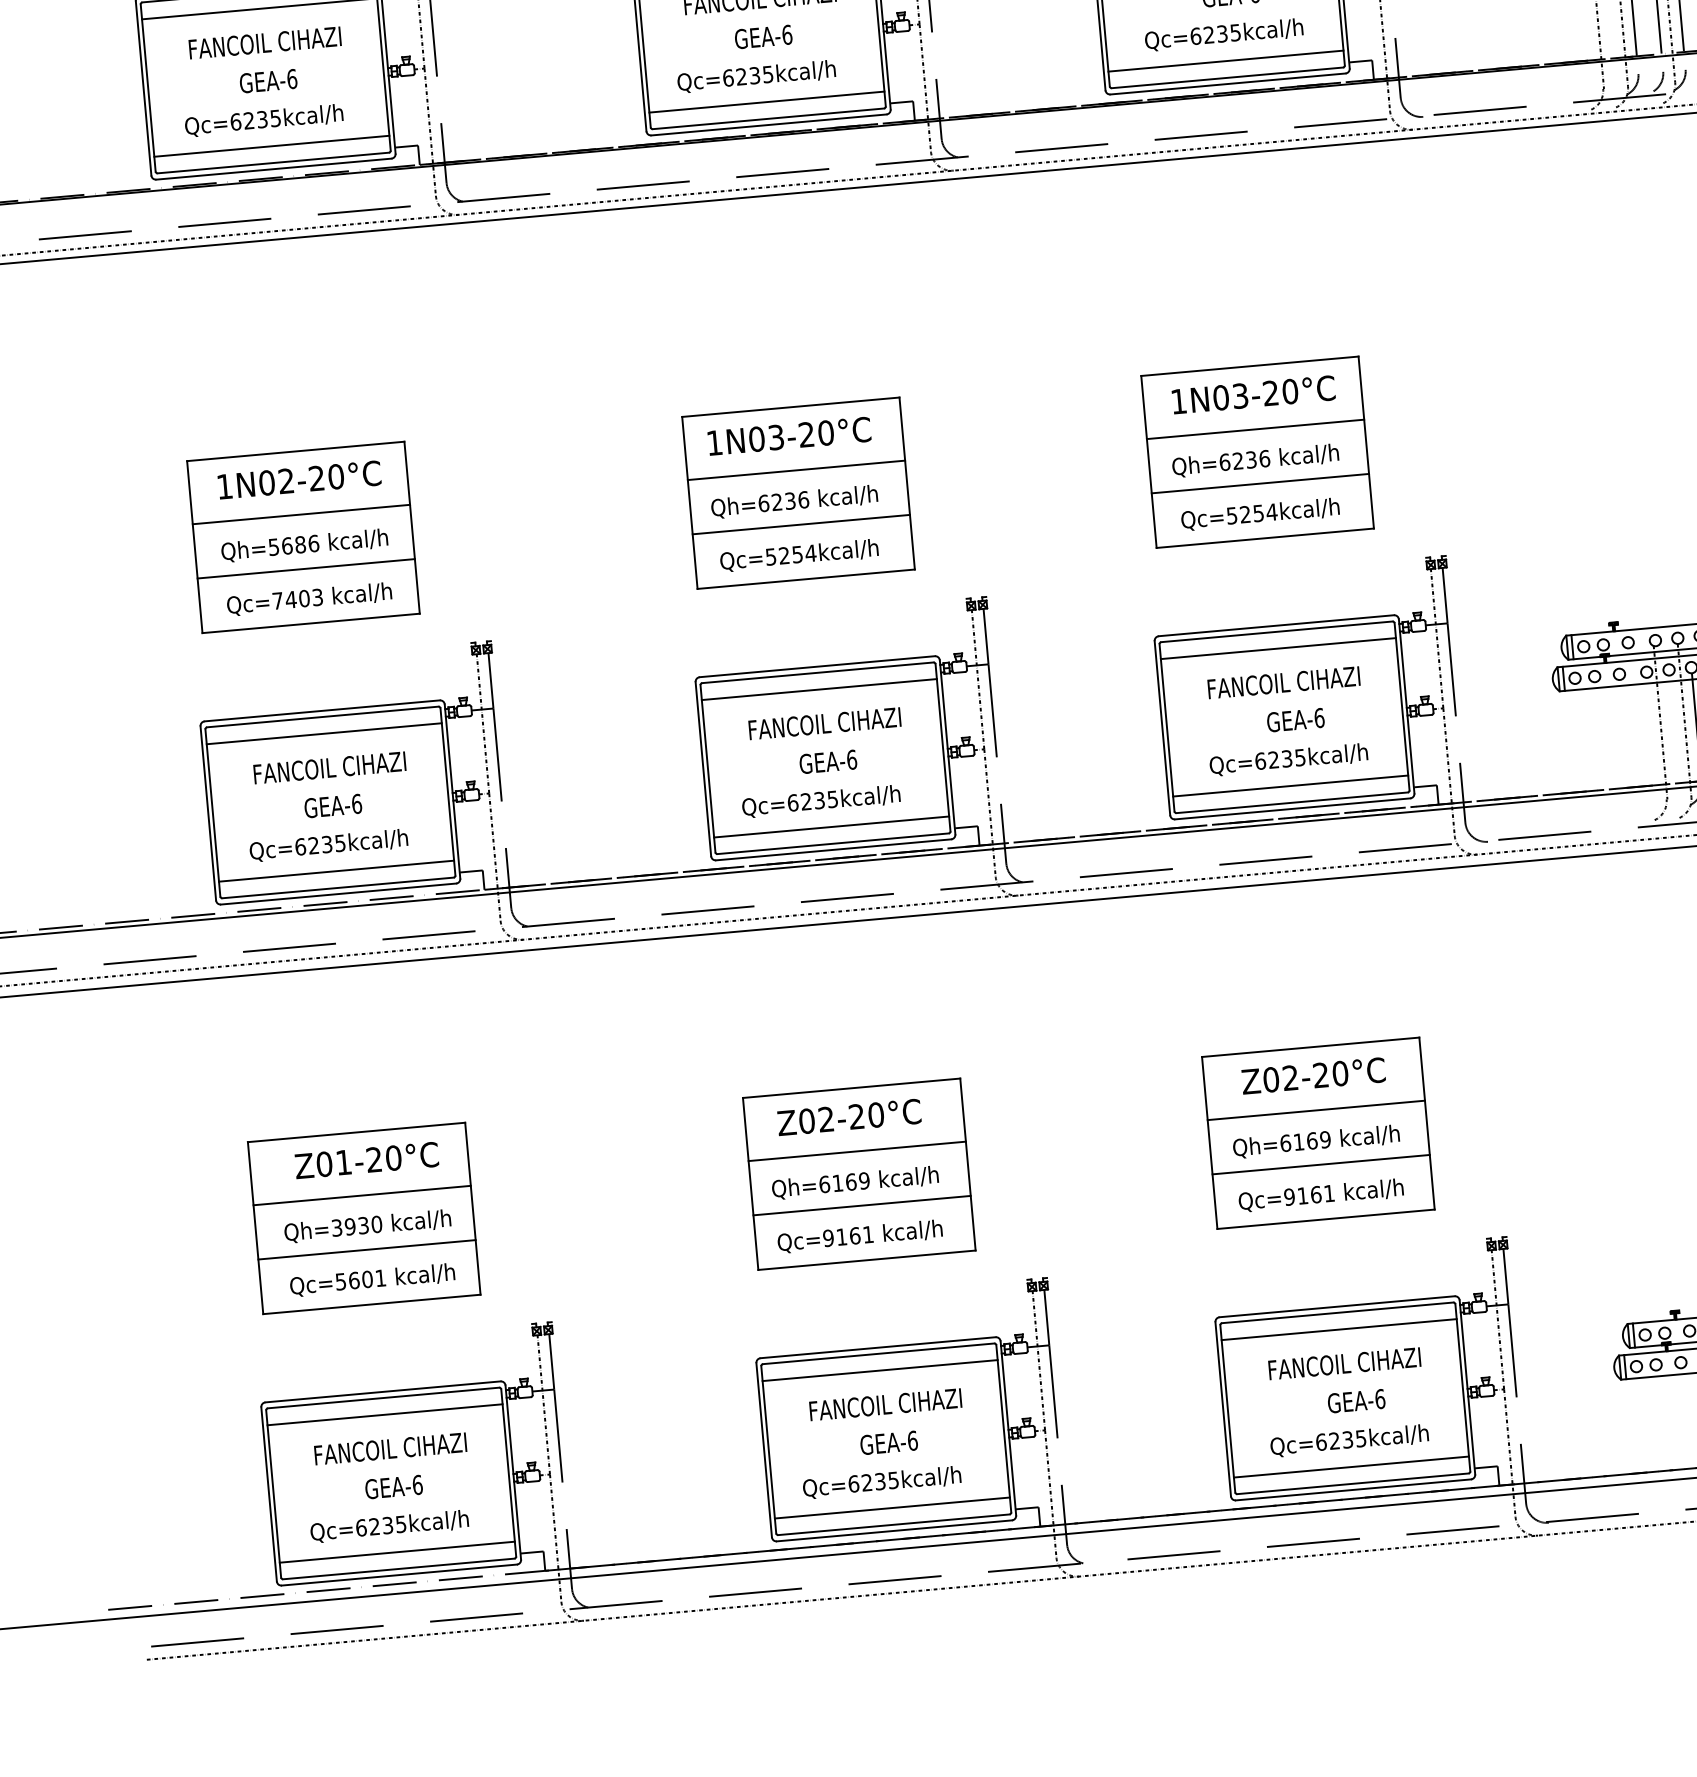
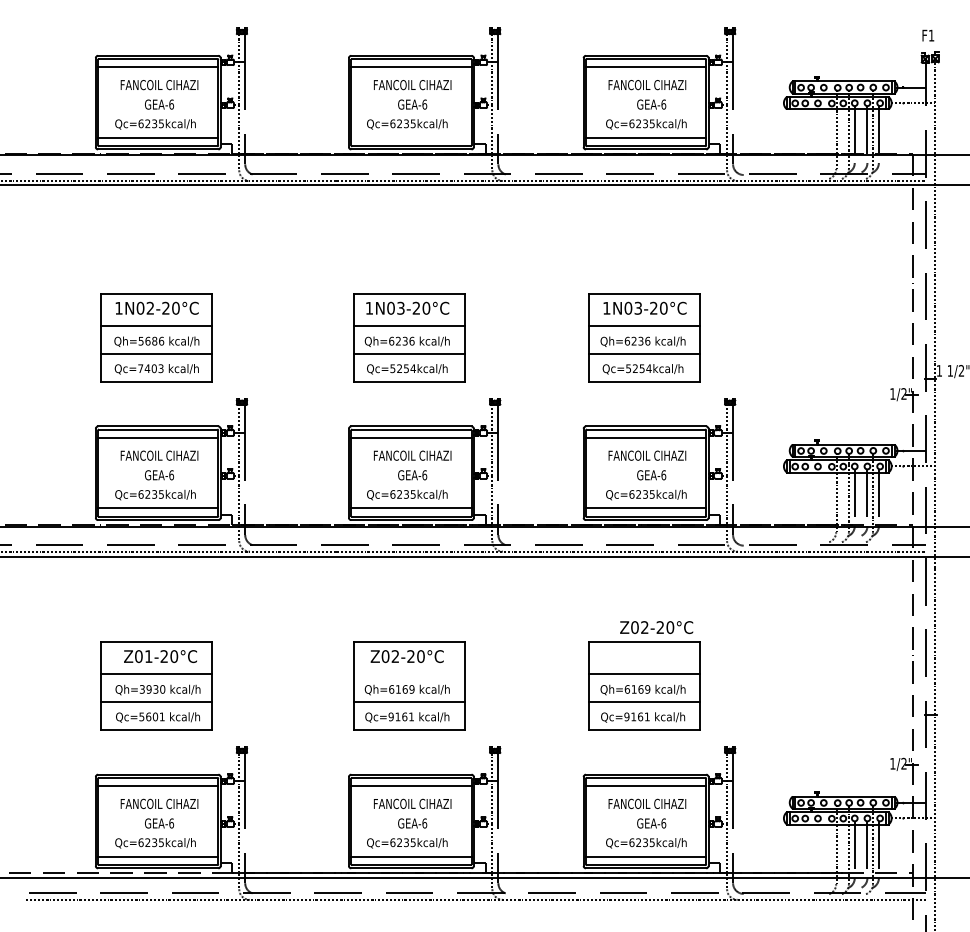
line: (767, 101) -> (411, 137), removed
text: (1313, 1075) -> (656, 627), moved
line: (856, 1152) -> (409, 674), removed

